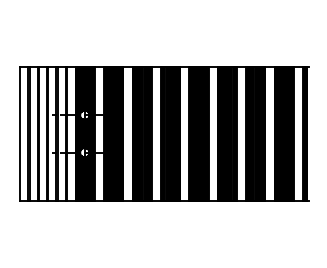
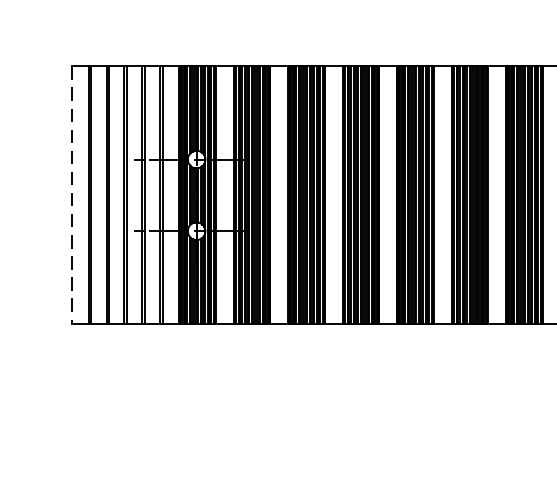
line: (19, 134) -> (71, 196), solid -> dashed

